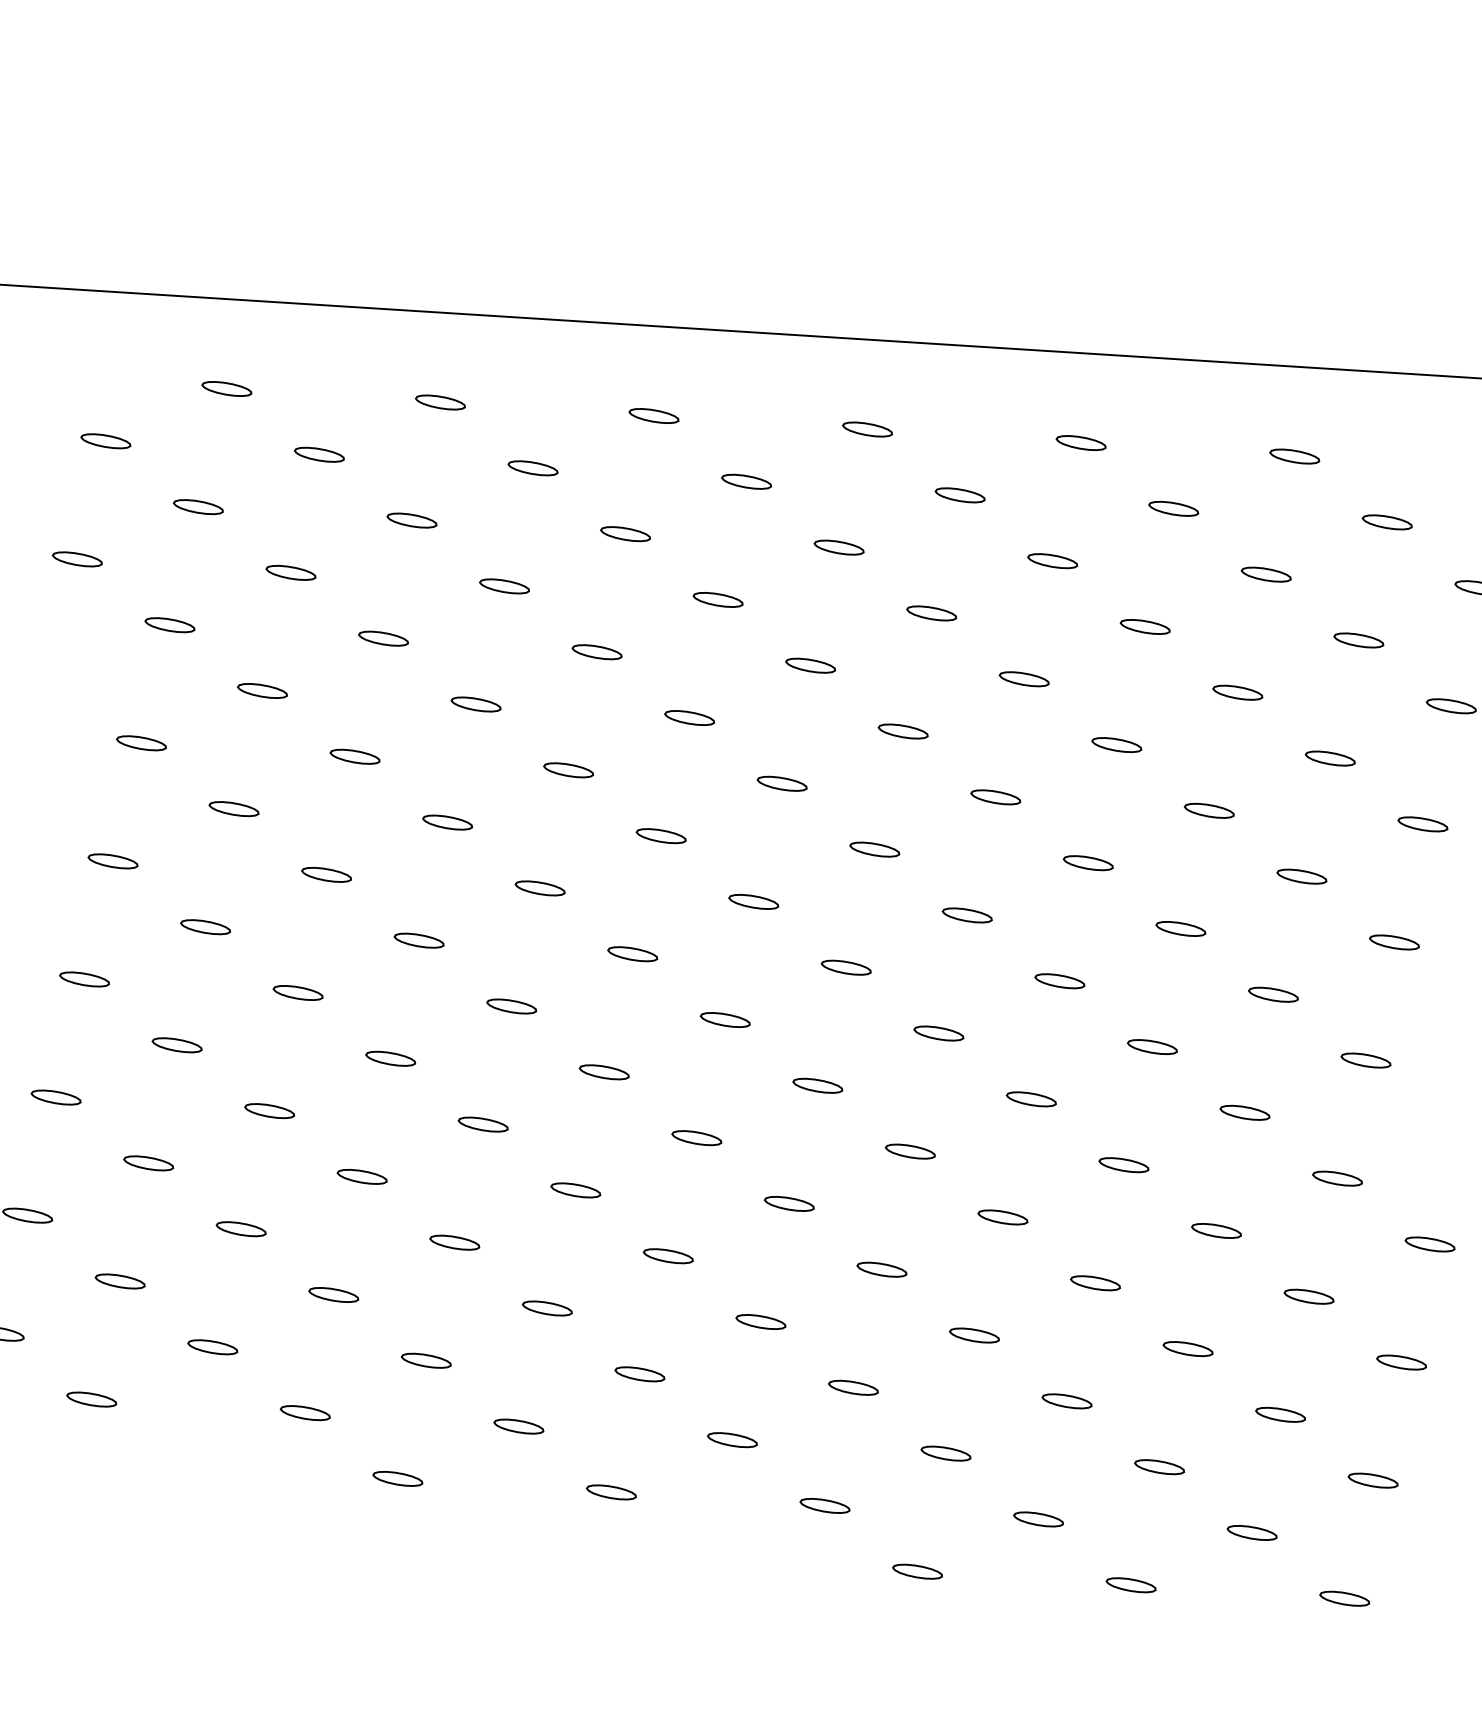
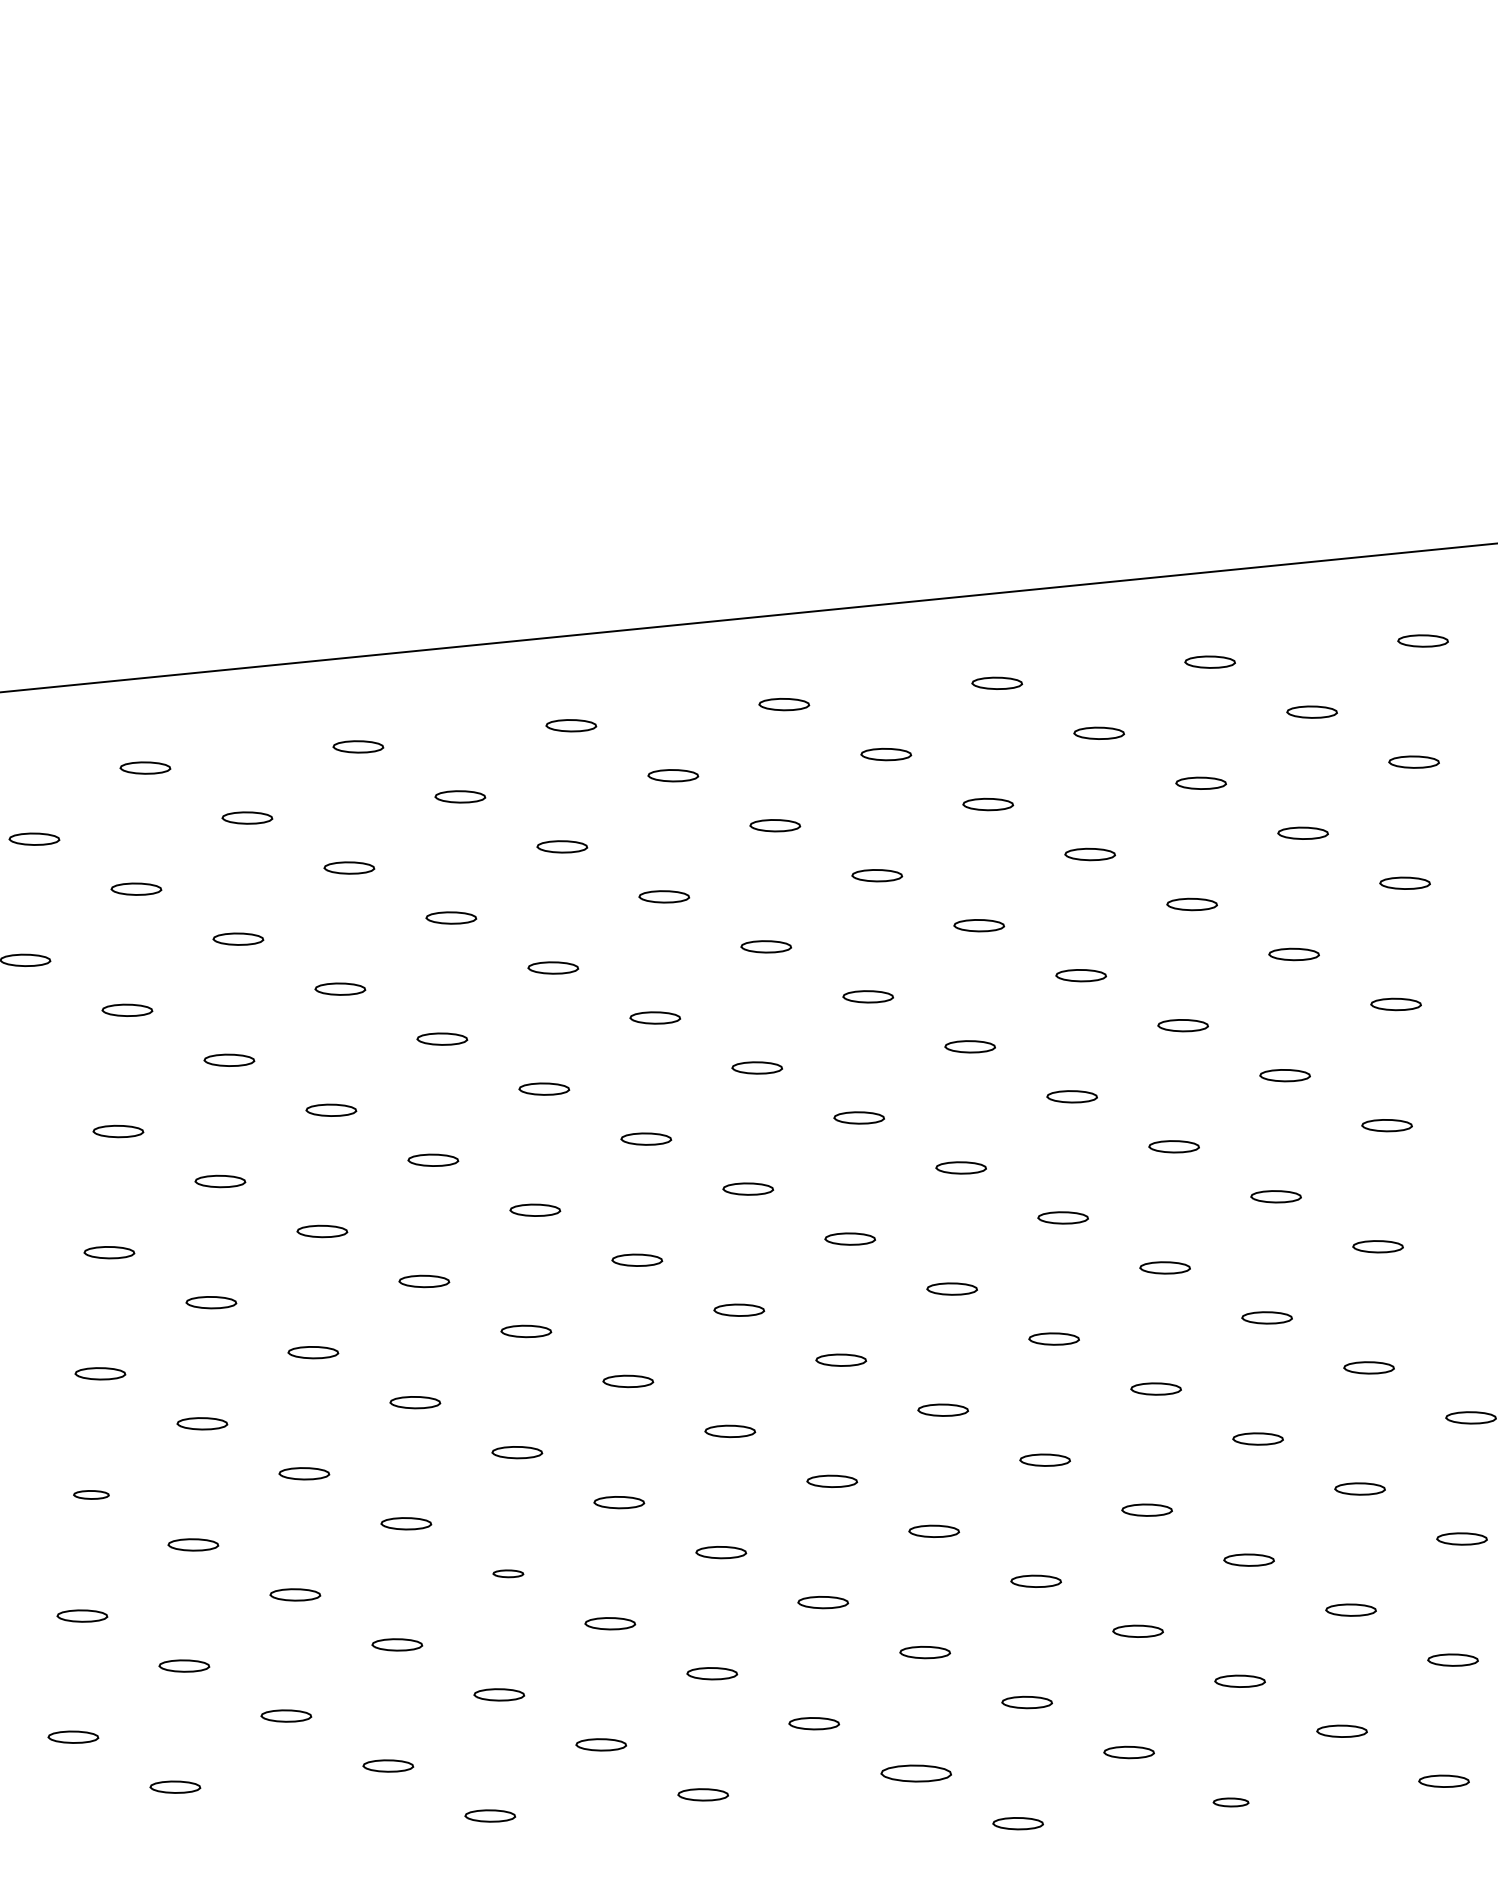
part: (56, 1097) -> (91, 1494), size x0.7
part: (455, 1242) -> (508, 1573), size x0.6
part: (824, 1505) -> (915, 1773), size x1.4
part: (1130, 1585) -> (1230, 1802), size x0.7

